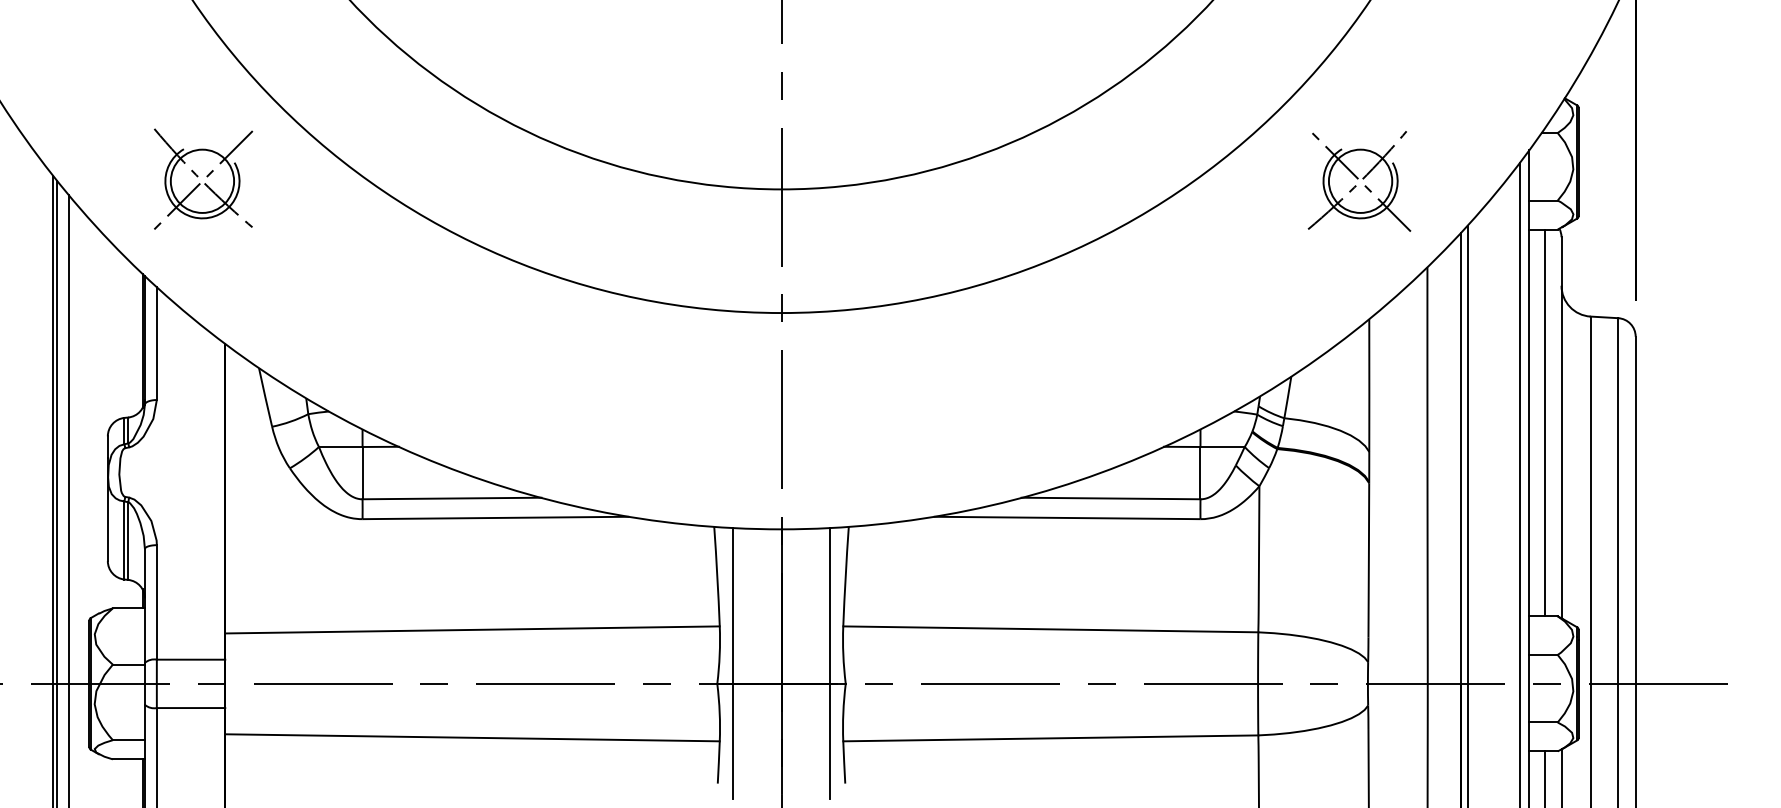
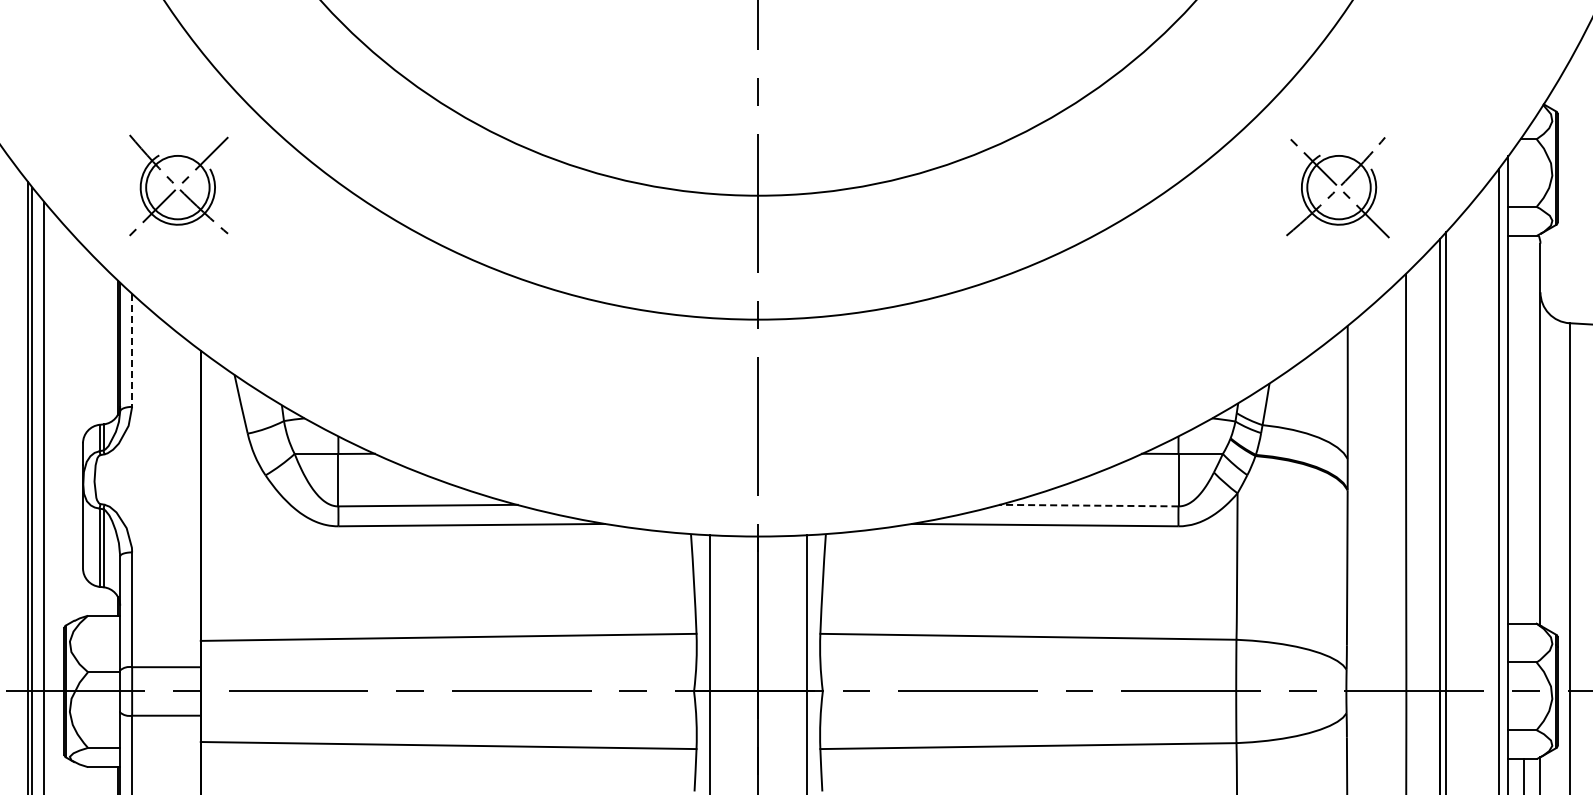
line: (156, 344) -> (131, 351), solid -> dashed
line: (1545, 422) -> (1524, 429), removed
line: (1110, 498) -> (1088, 505), solid -> dashed

